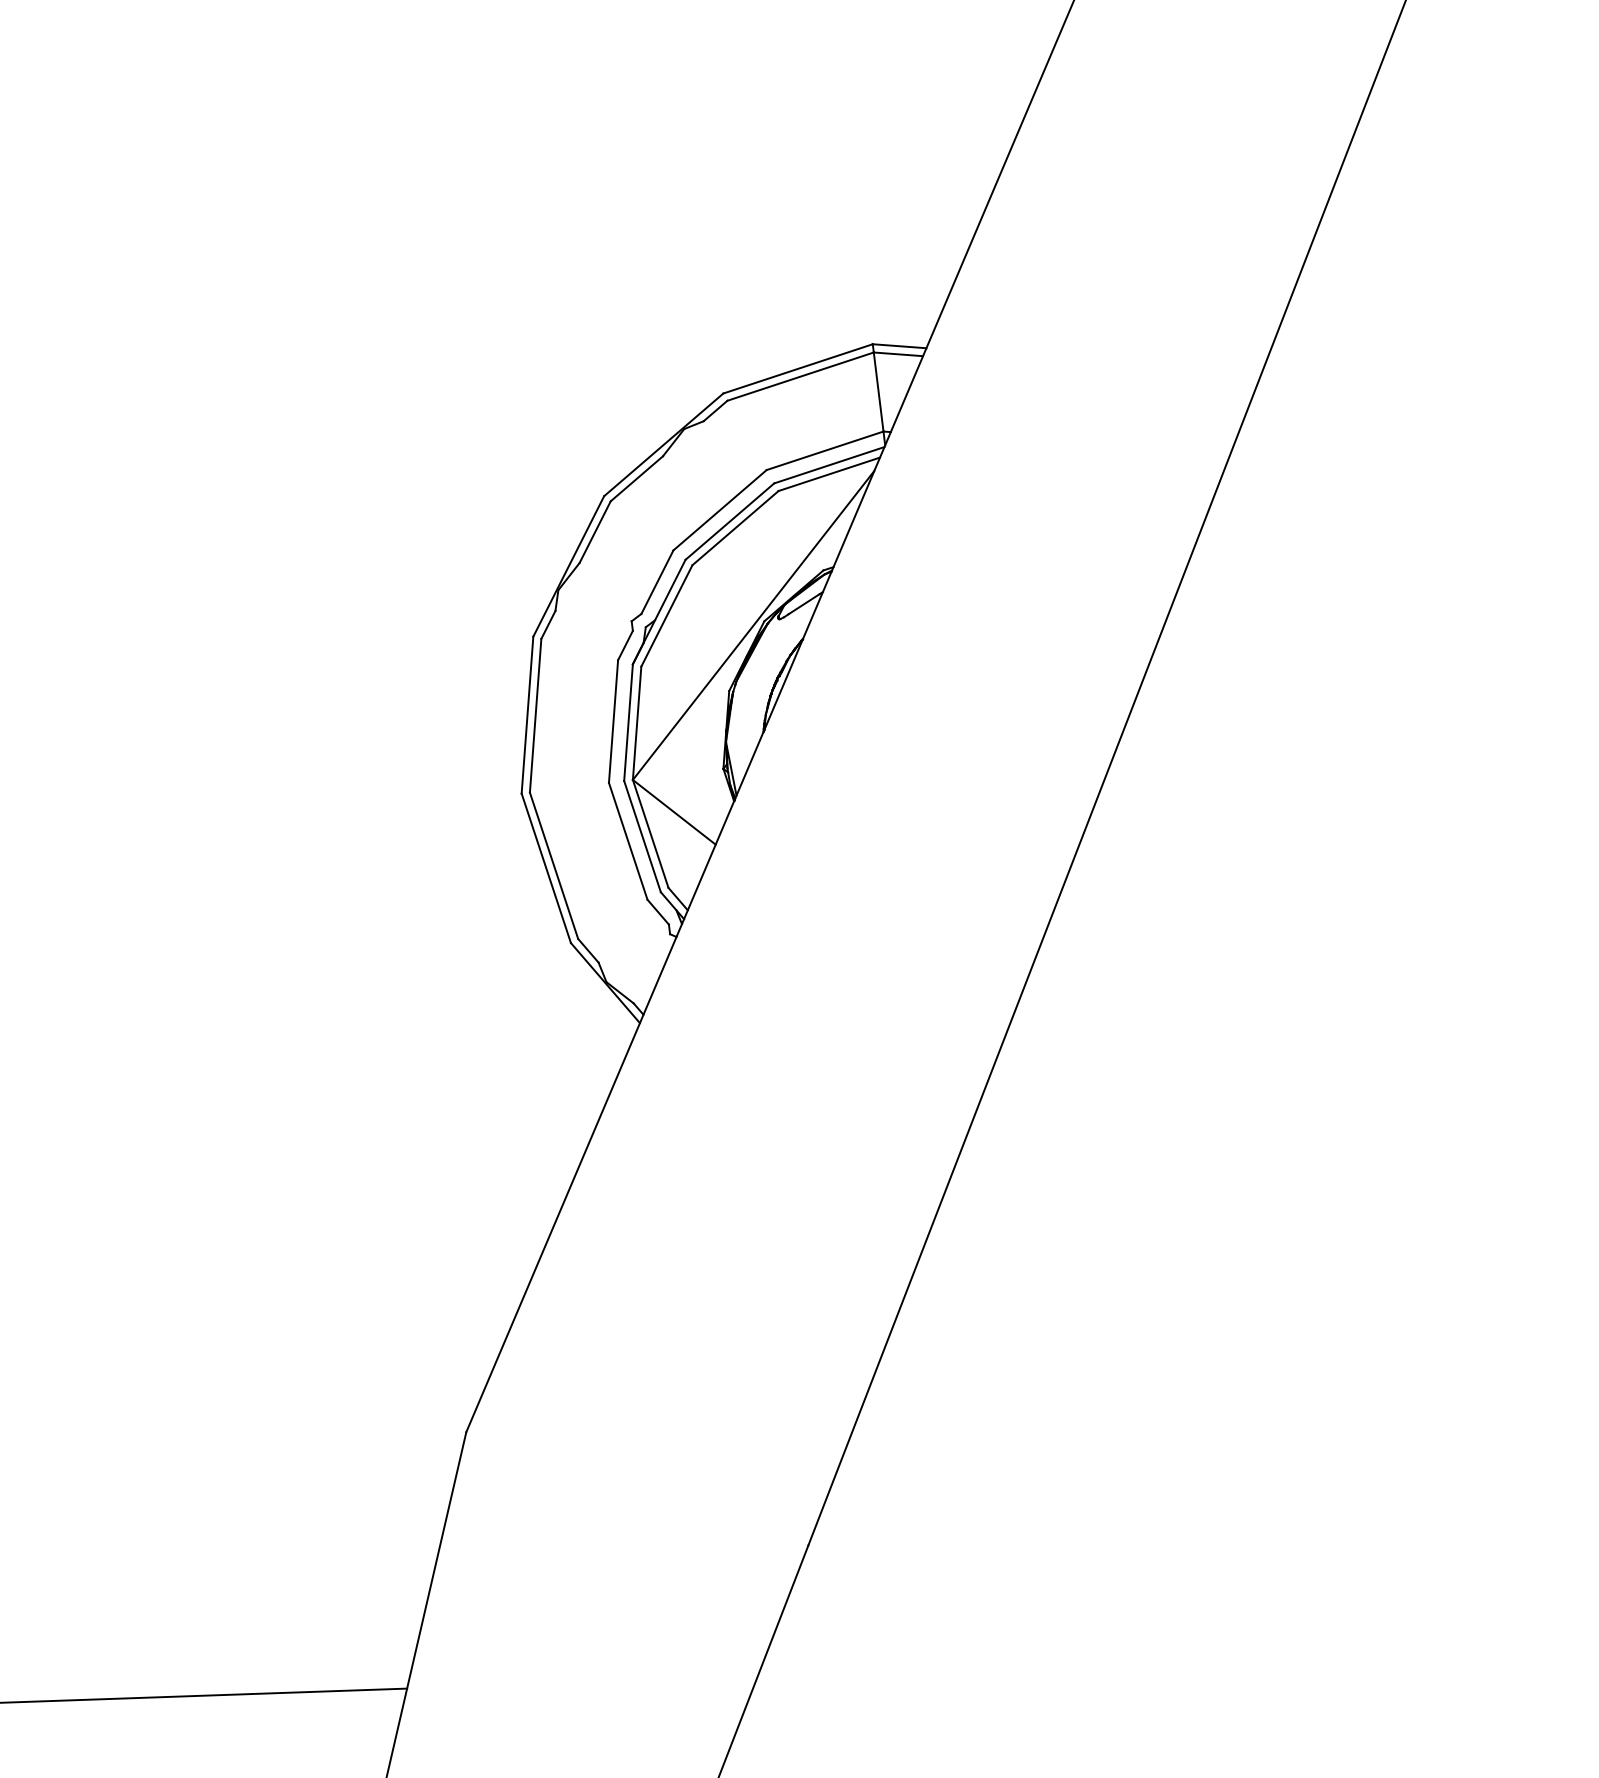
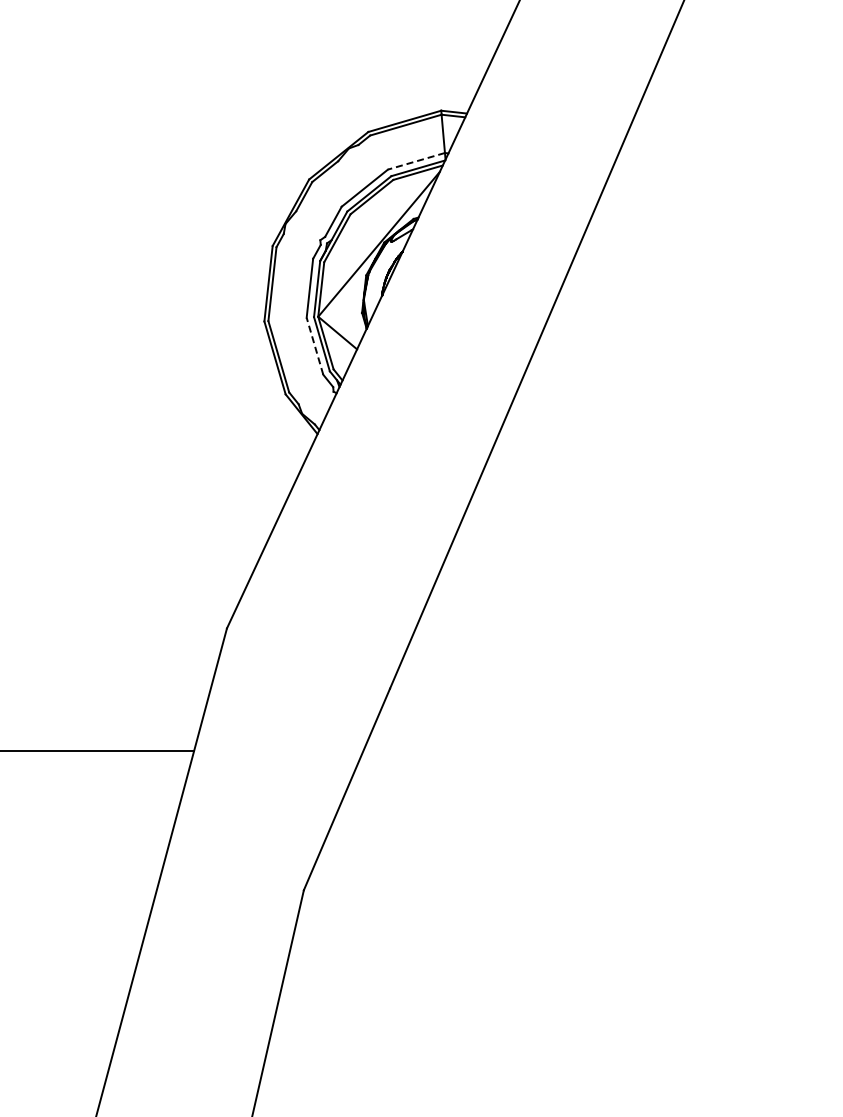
line: (825, 451) -> (416, 161), solid -> dashed
line: (627, 841) -> (314, 346), solid -> dashed

